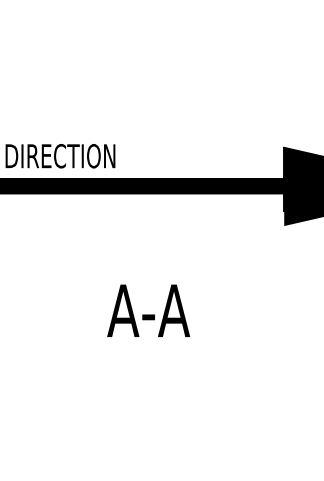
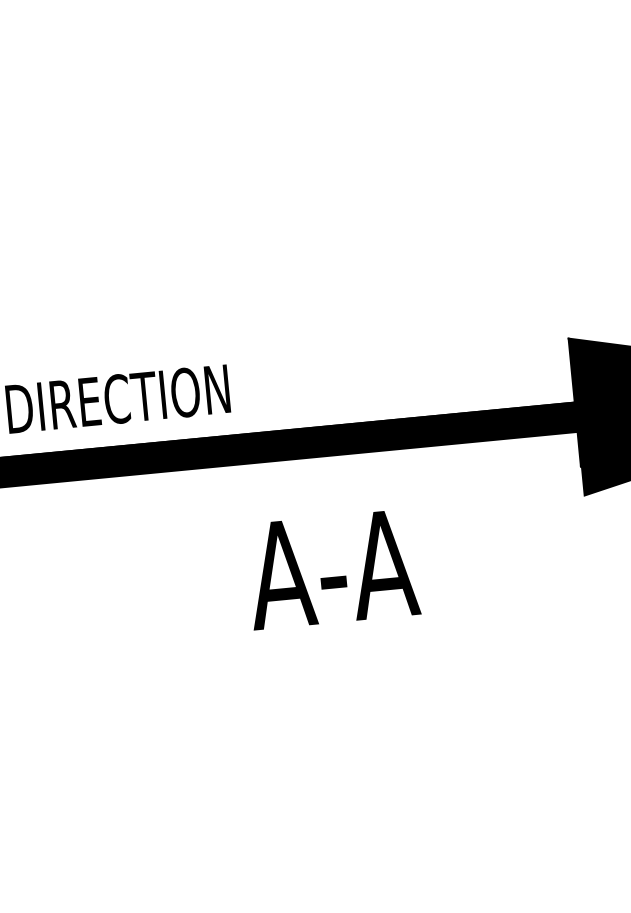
text: (148, 310) -> (332, 568), moved

